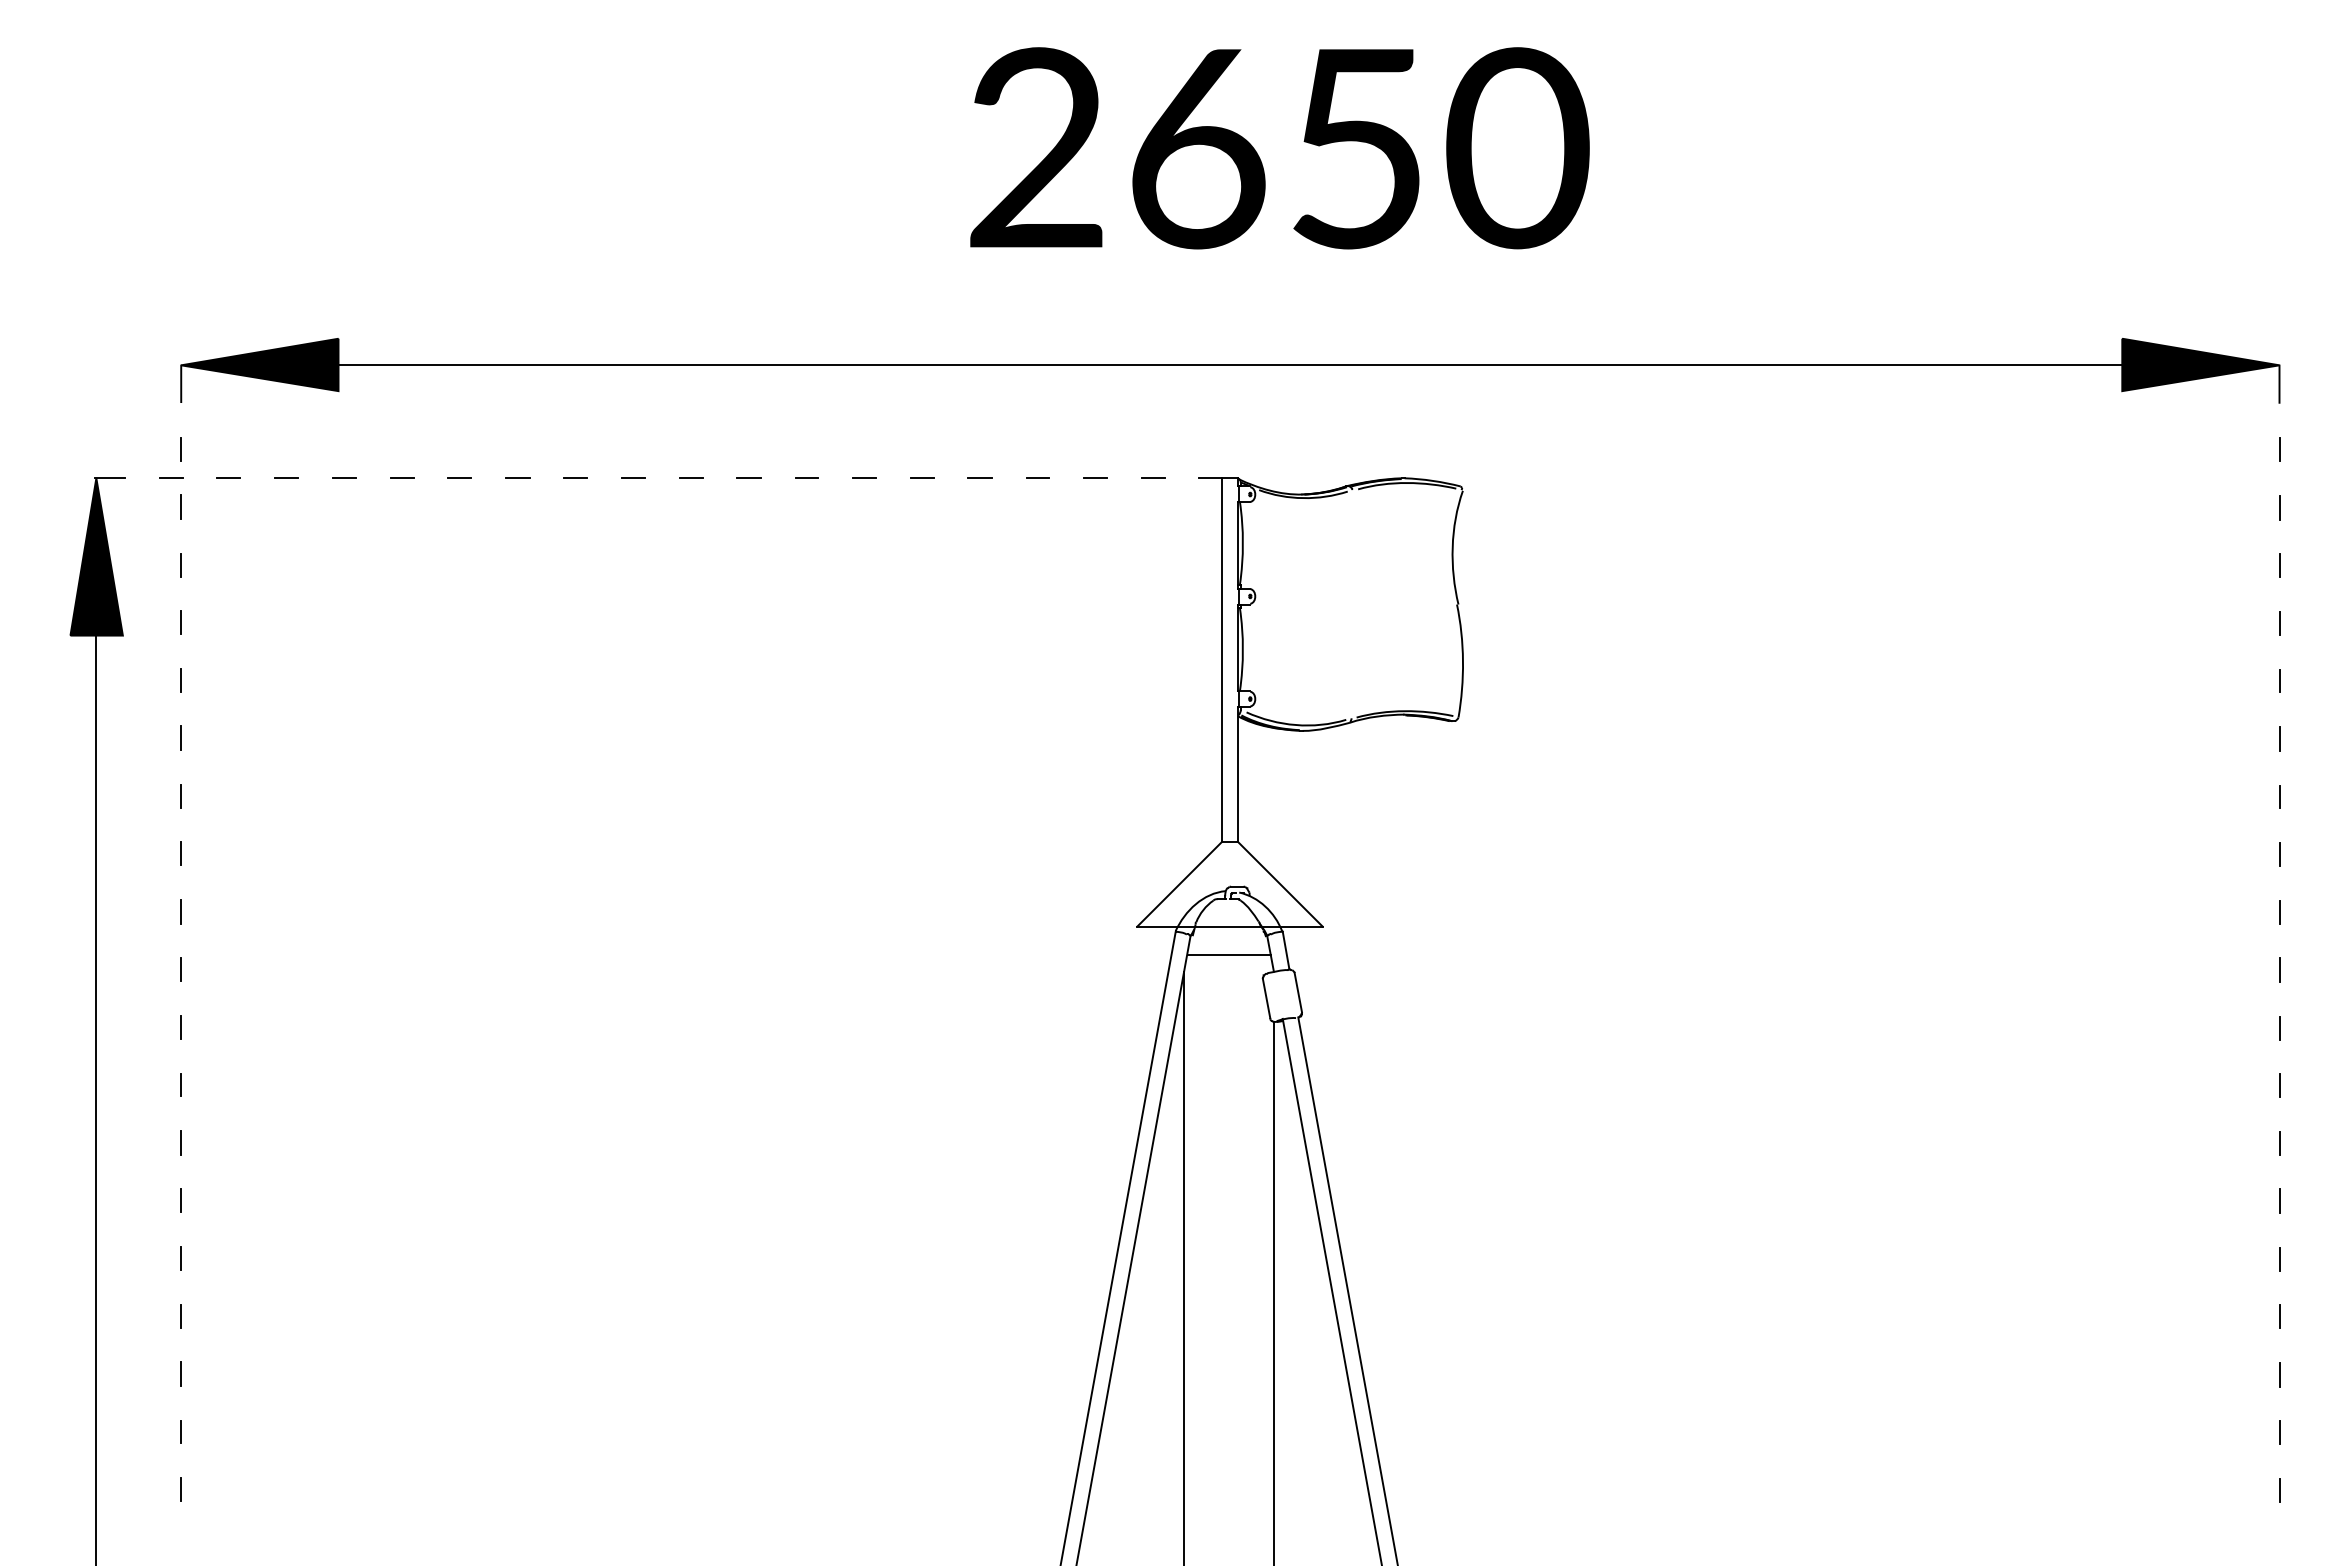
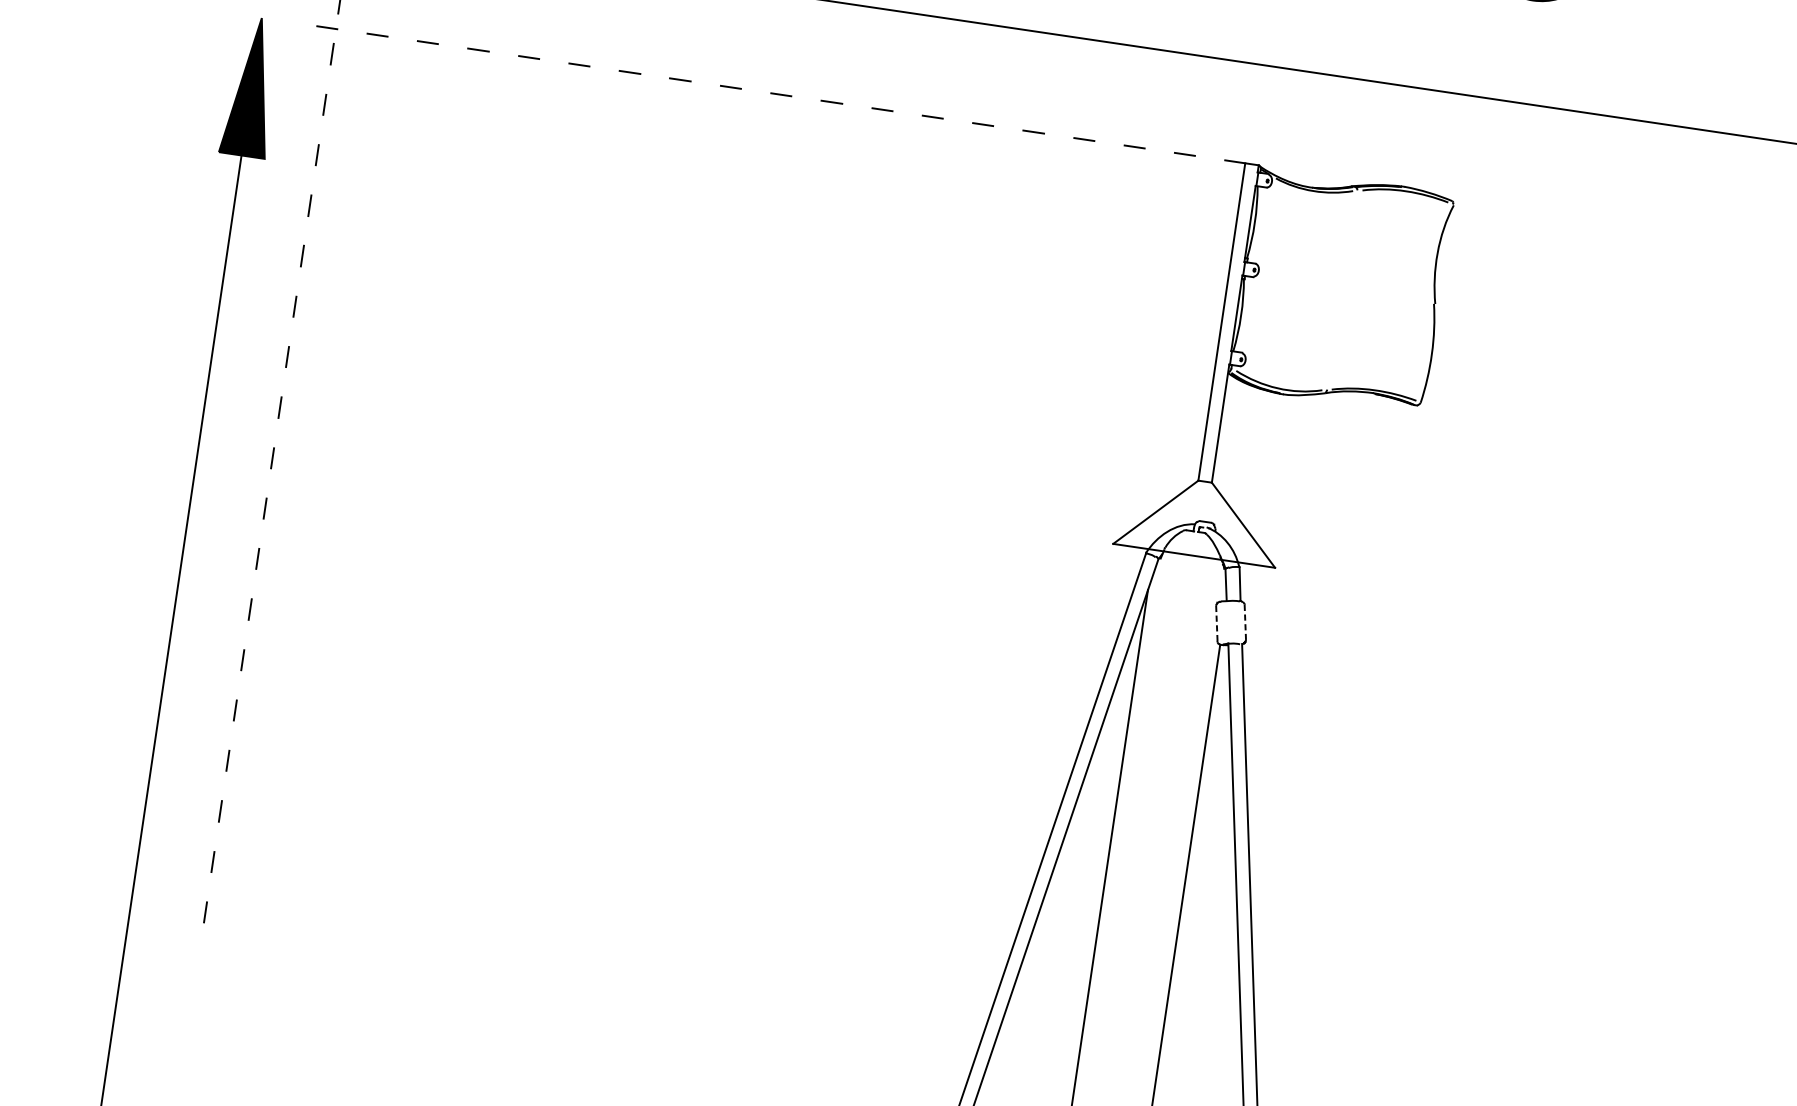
line: (109, 478) -> (273, 19), removed
line: (1228, 955) -> (1189, 580), removed
line: (1298, 992) -> (1245, 622), solid -> dashed
line: (1266, 998) -> (1216, 623), solid -> dashed

